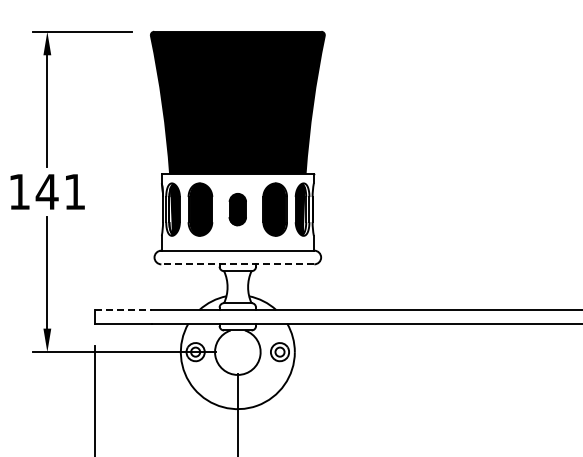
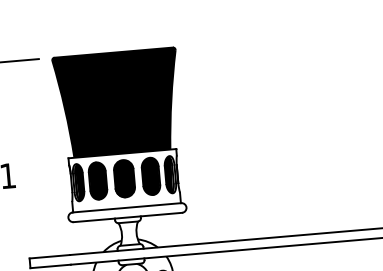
part: (237, 209) -> (124, 178), size x1.67
line: (237, 264) -> (127, 217), dashed -> solid
line: (123, 309) -> (49, 256), dashed -> solid

